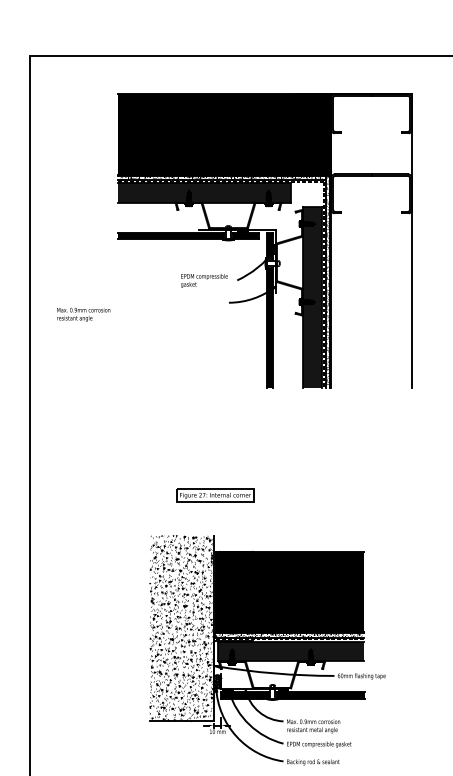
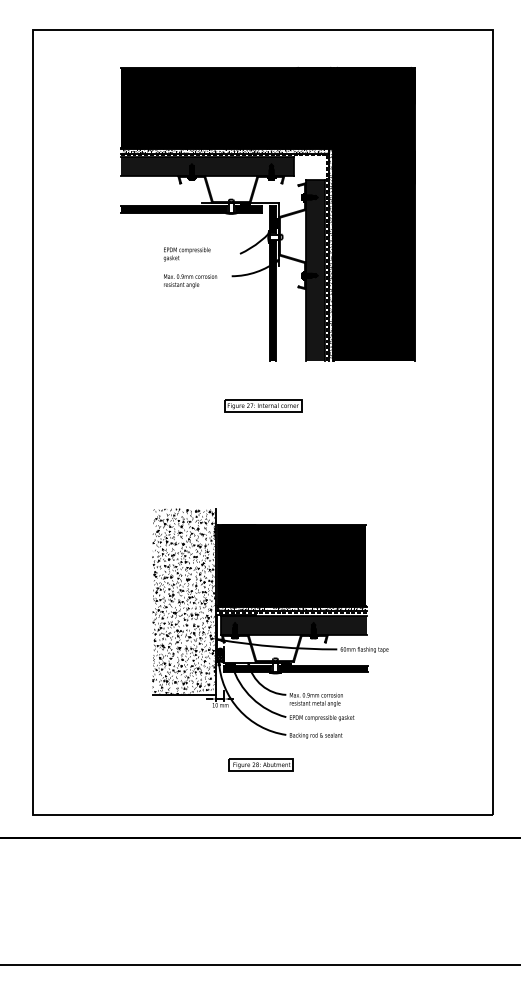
fill: (371, 241) -> (374, 214), added
text: (203, 281) -> (186, 254), moved
text: (83, 315) -> (190, 281), moved
part: (215, 495) -> (263, 405), moved

